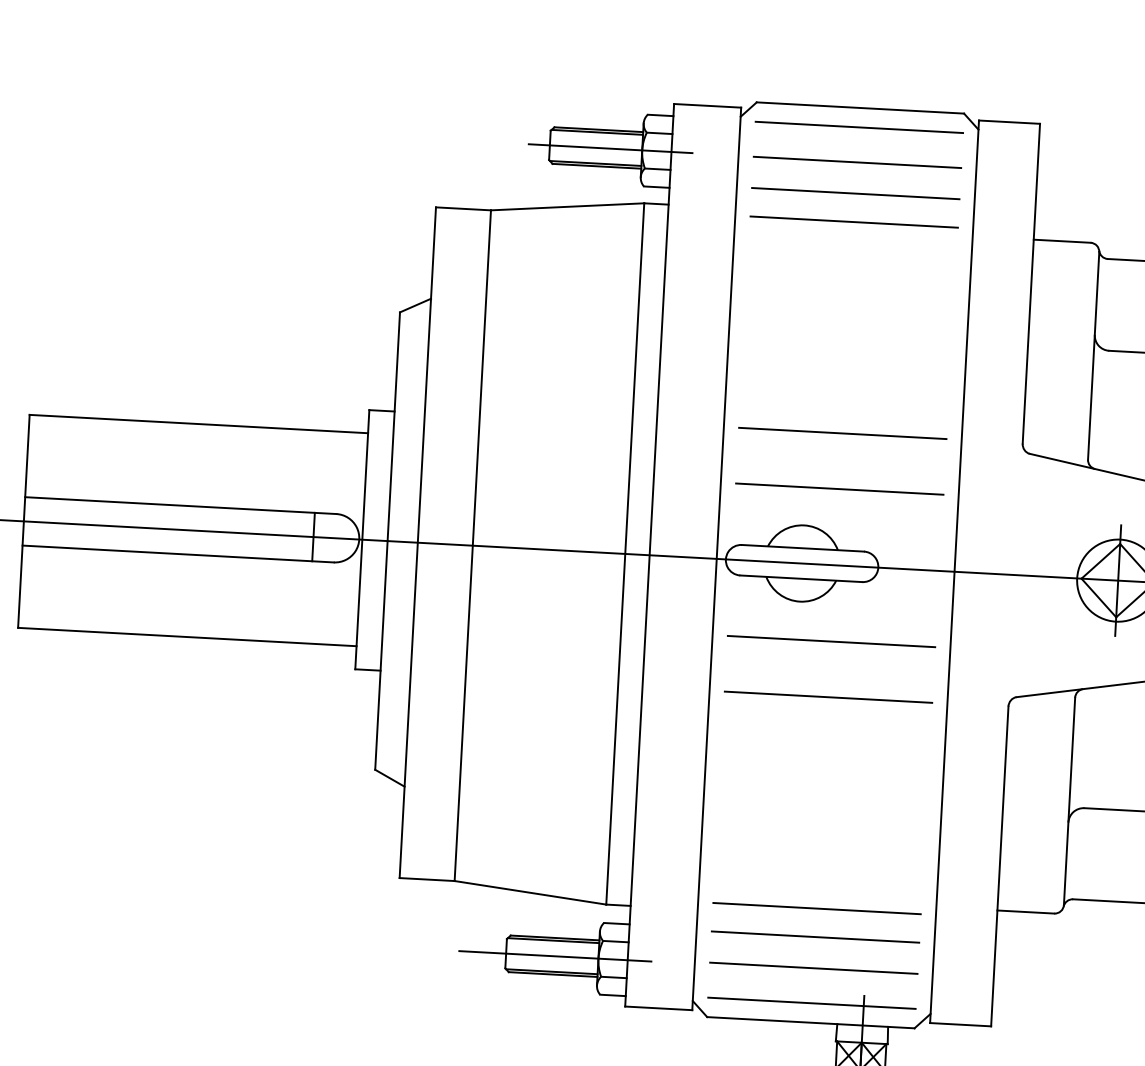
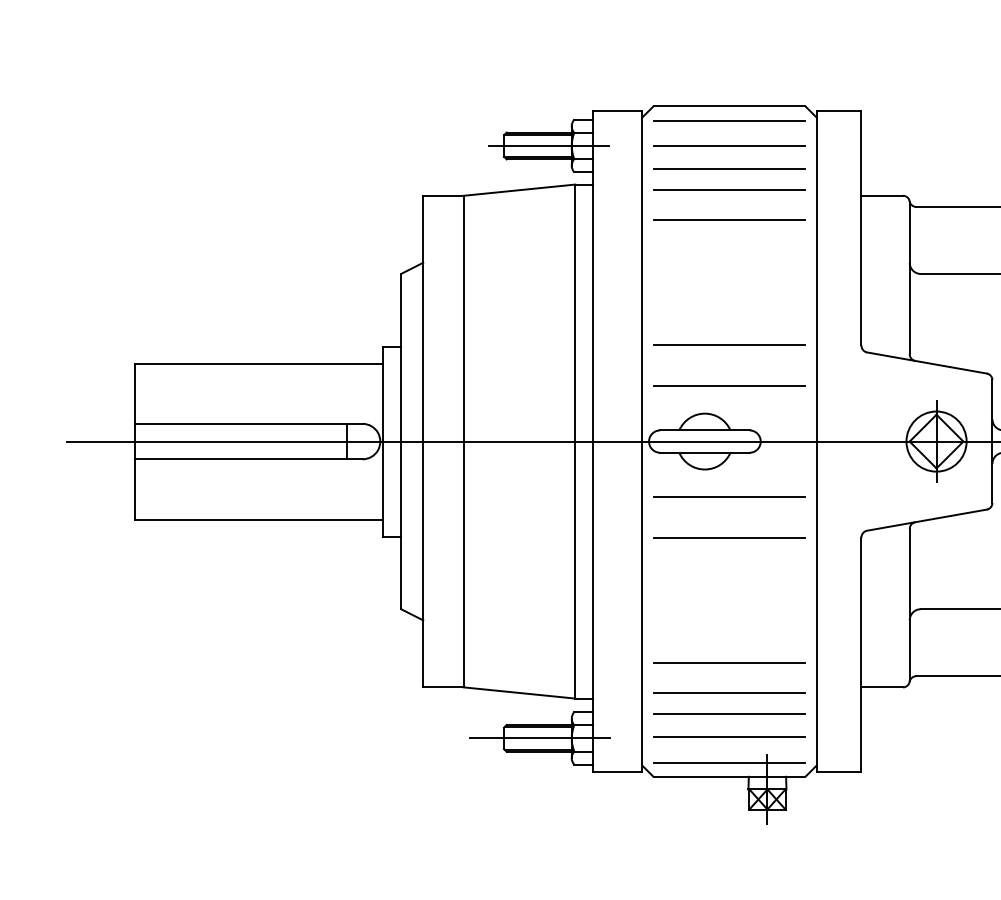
line: (852, 263) -> (729, 220), added
line: (819, 868) -> (729, 663), added

